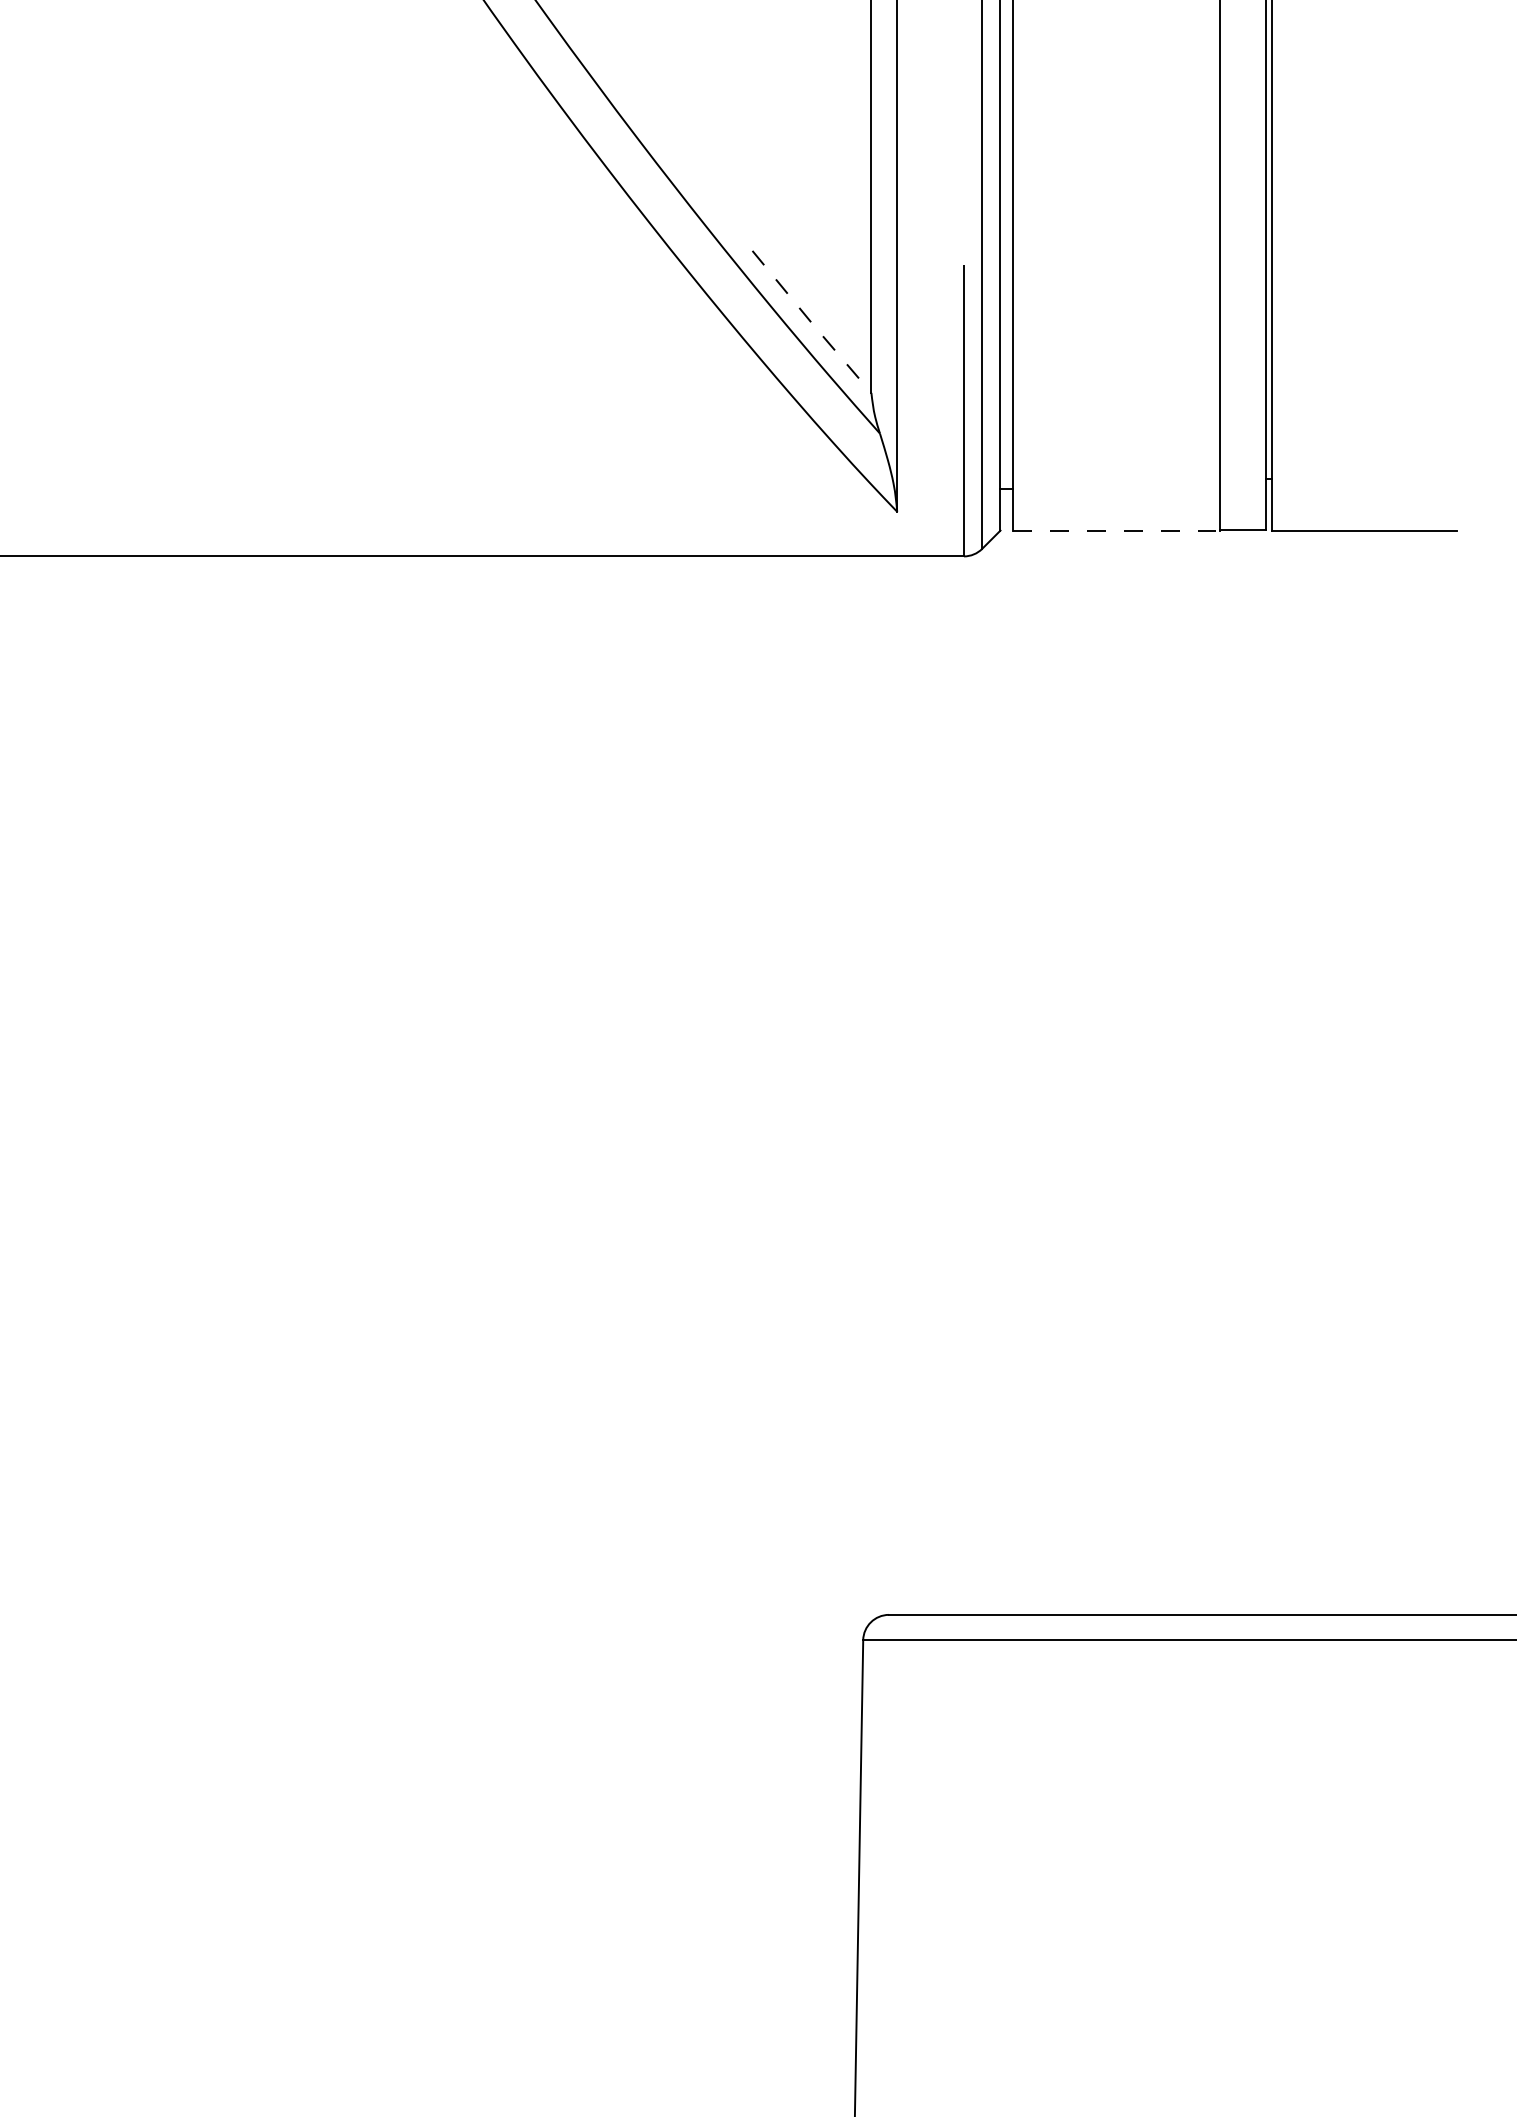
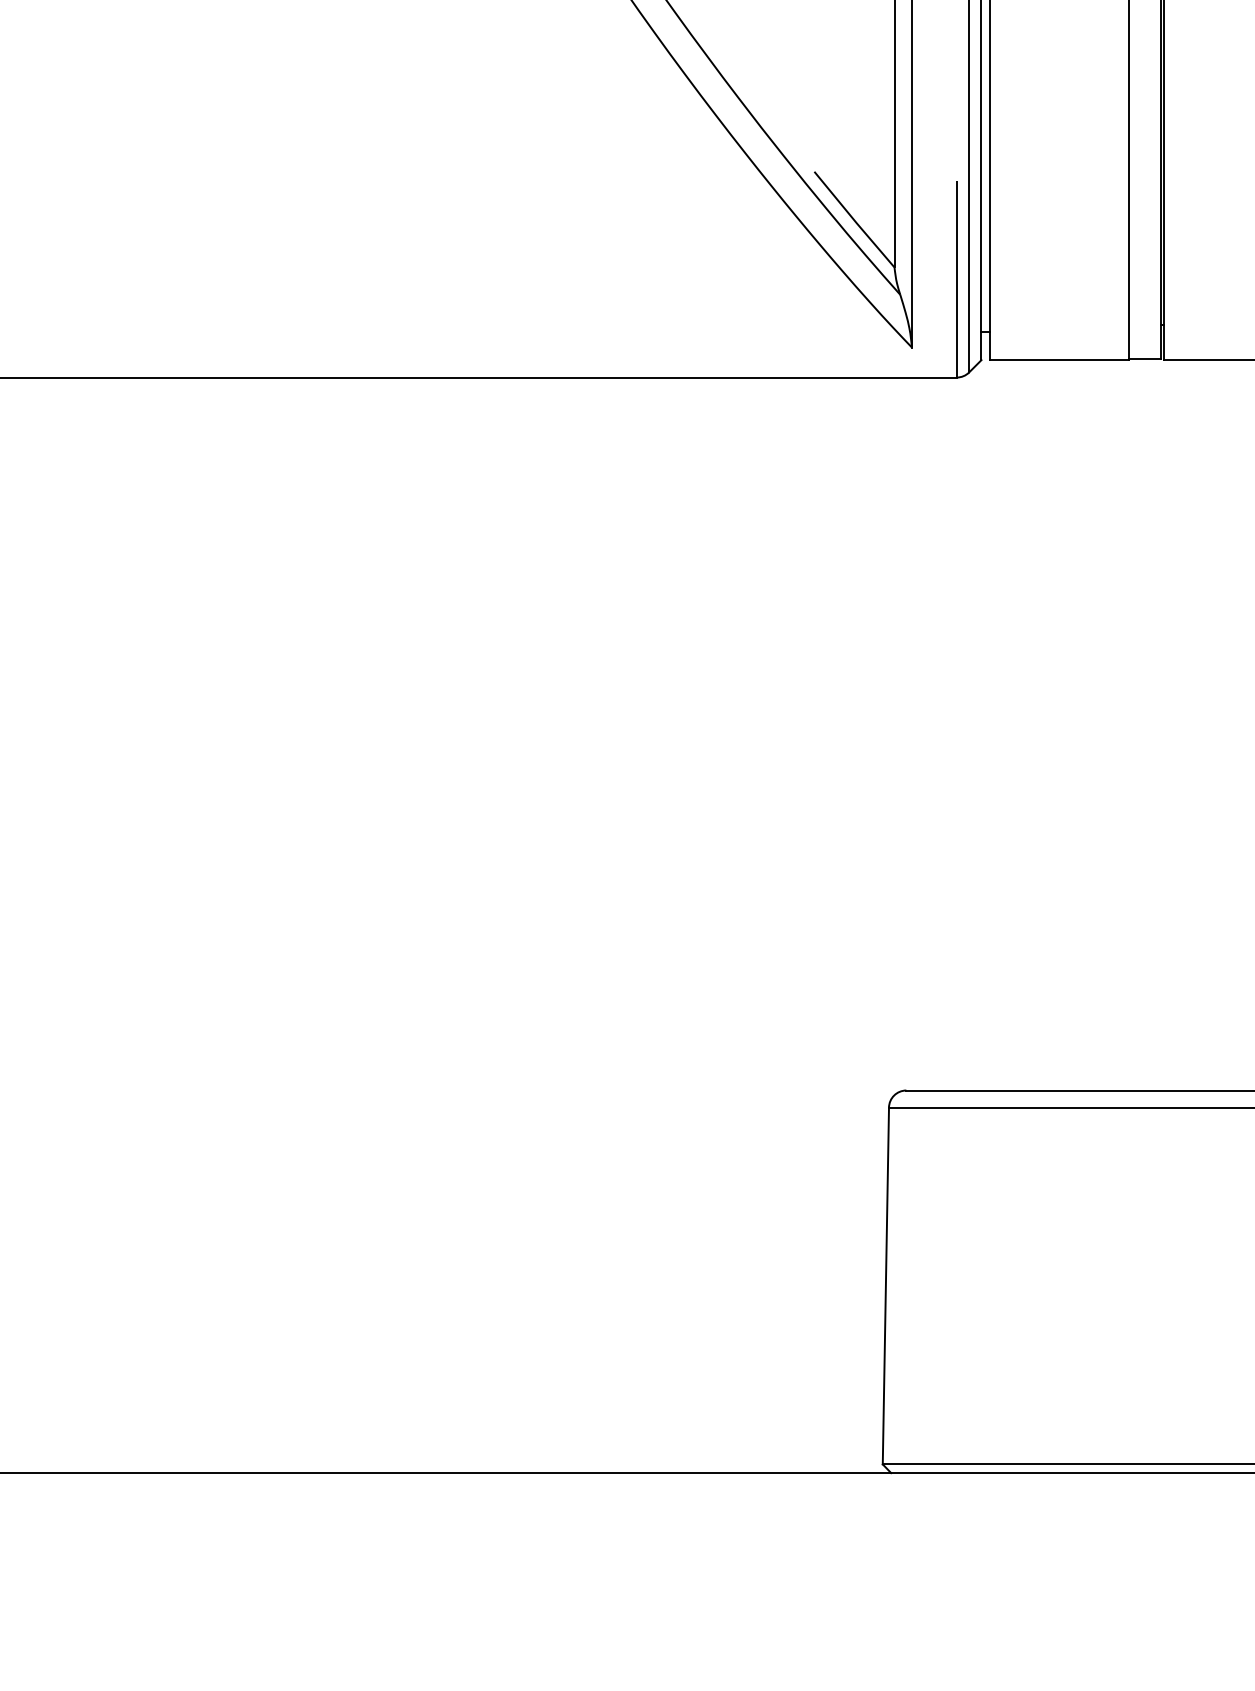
line: (811, 323) -> (854, 220), dashed -> solid
line: (1116, 531) -> (1059, 360), dashed -> solid

